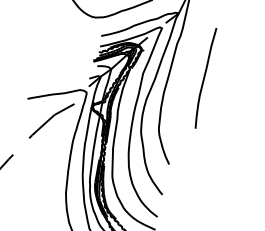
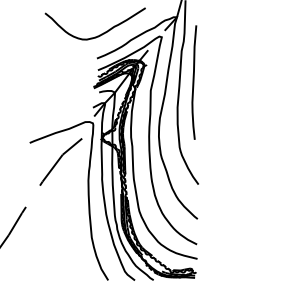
curve: (205, 78) -> (194, 82), moved

